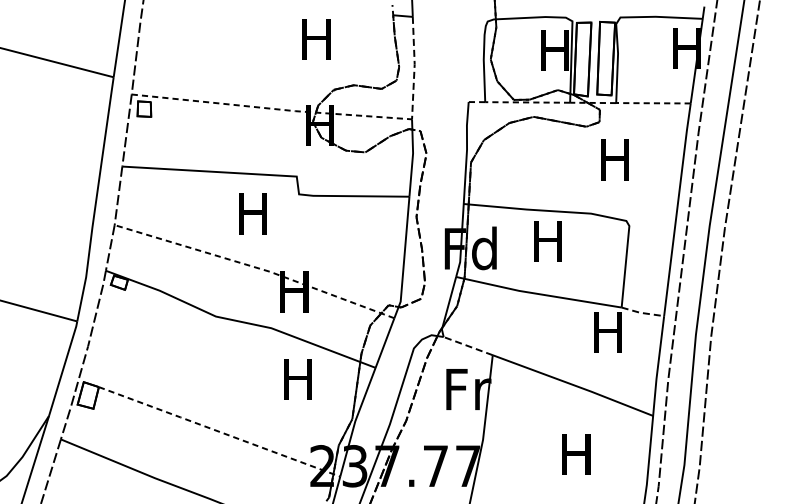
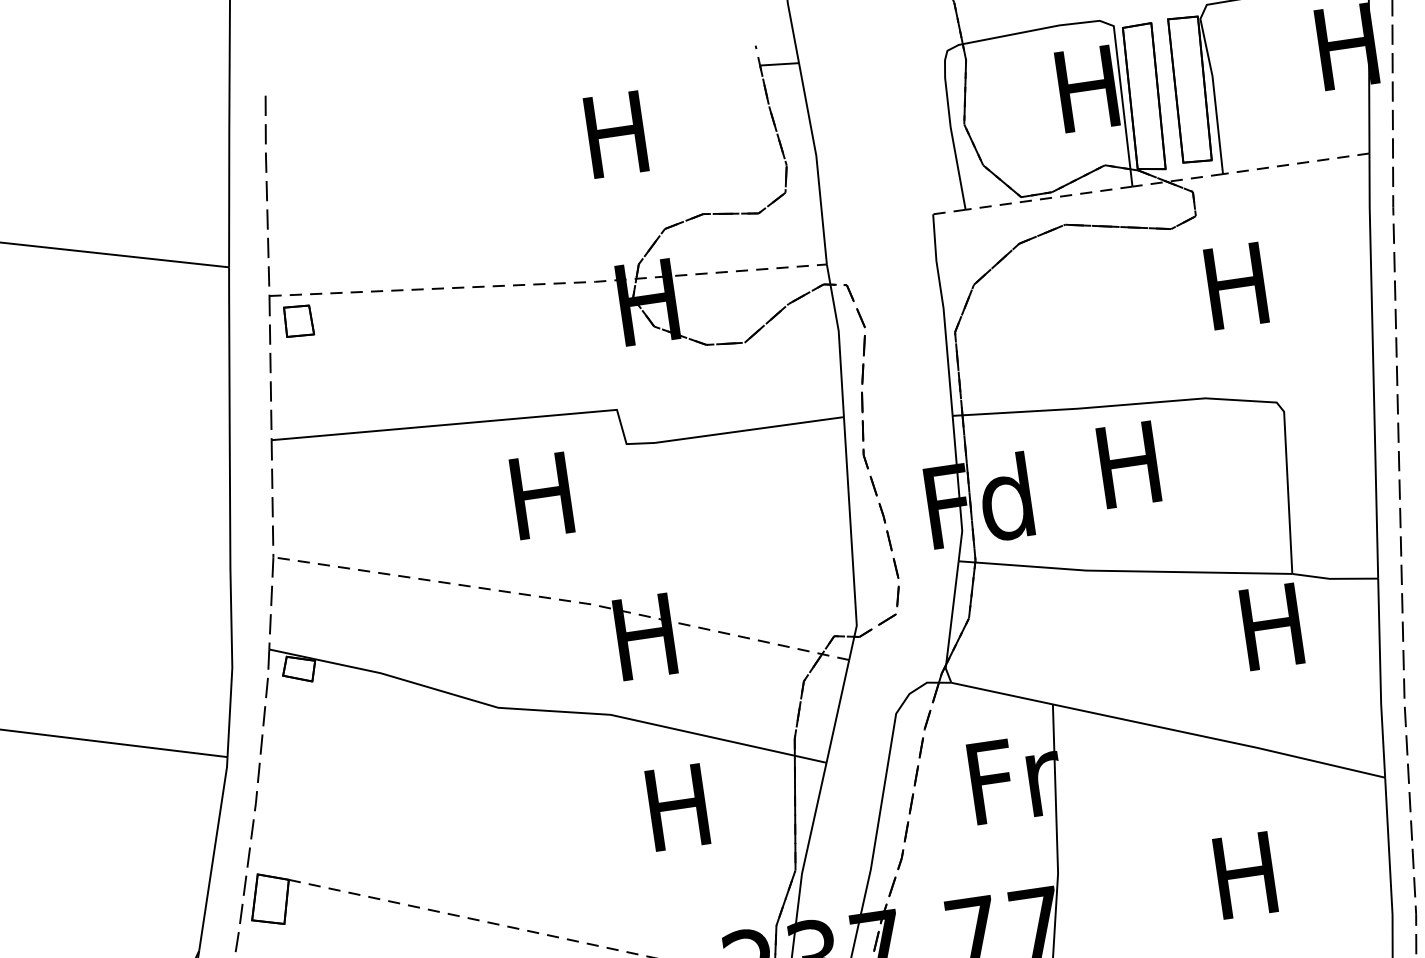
line: (414, 68) -> (817, 163), dashed -> solid
line: (641, 313) -> (1332, 579), dashed -> solid
line: (467, 345) -> (1000, 692), dashed -> solid

